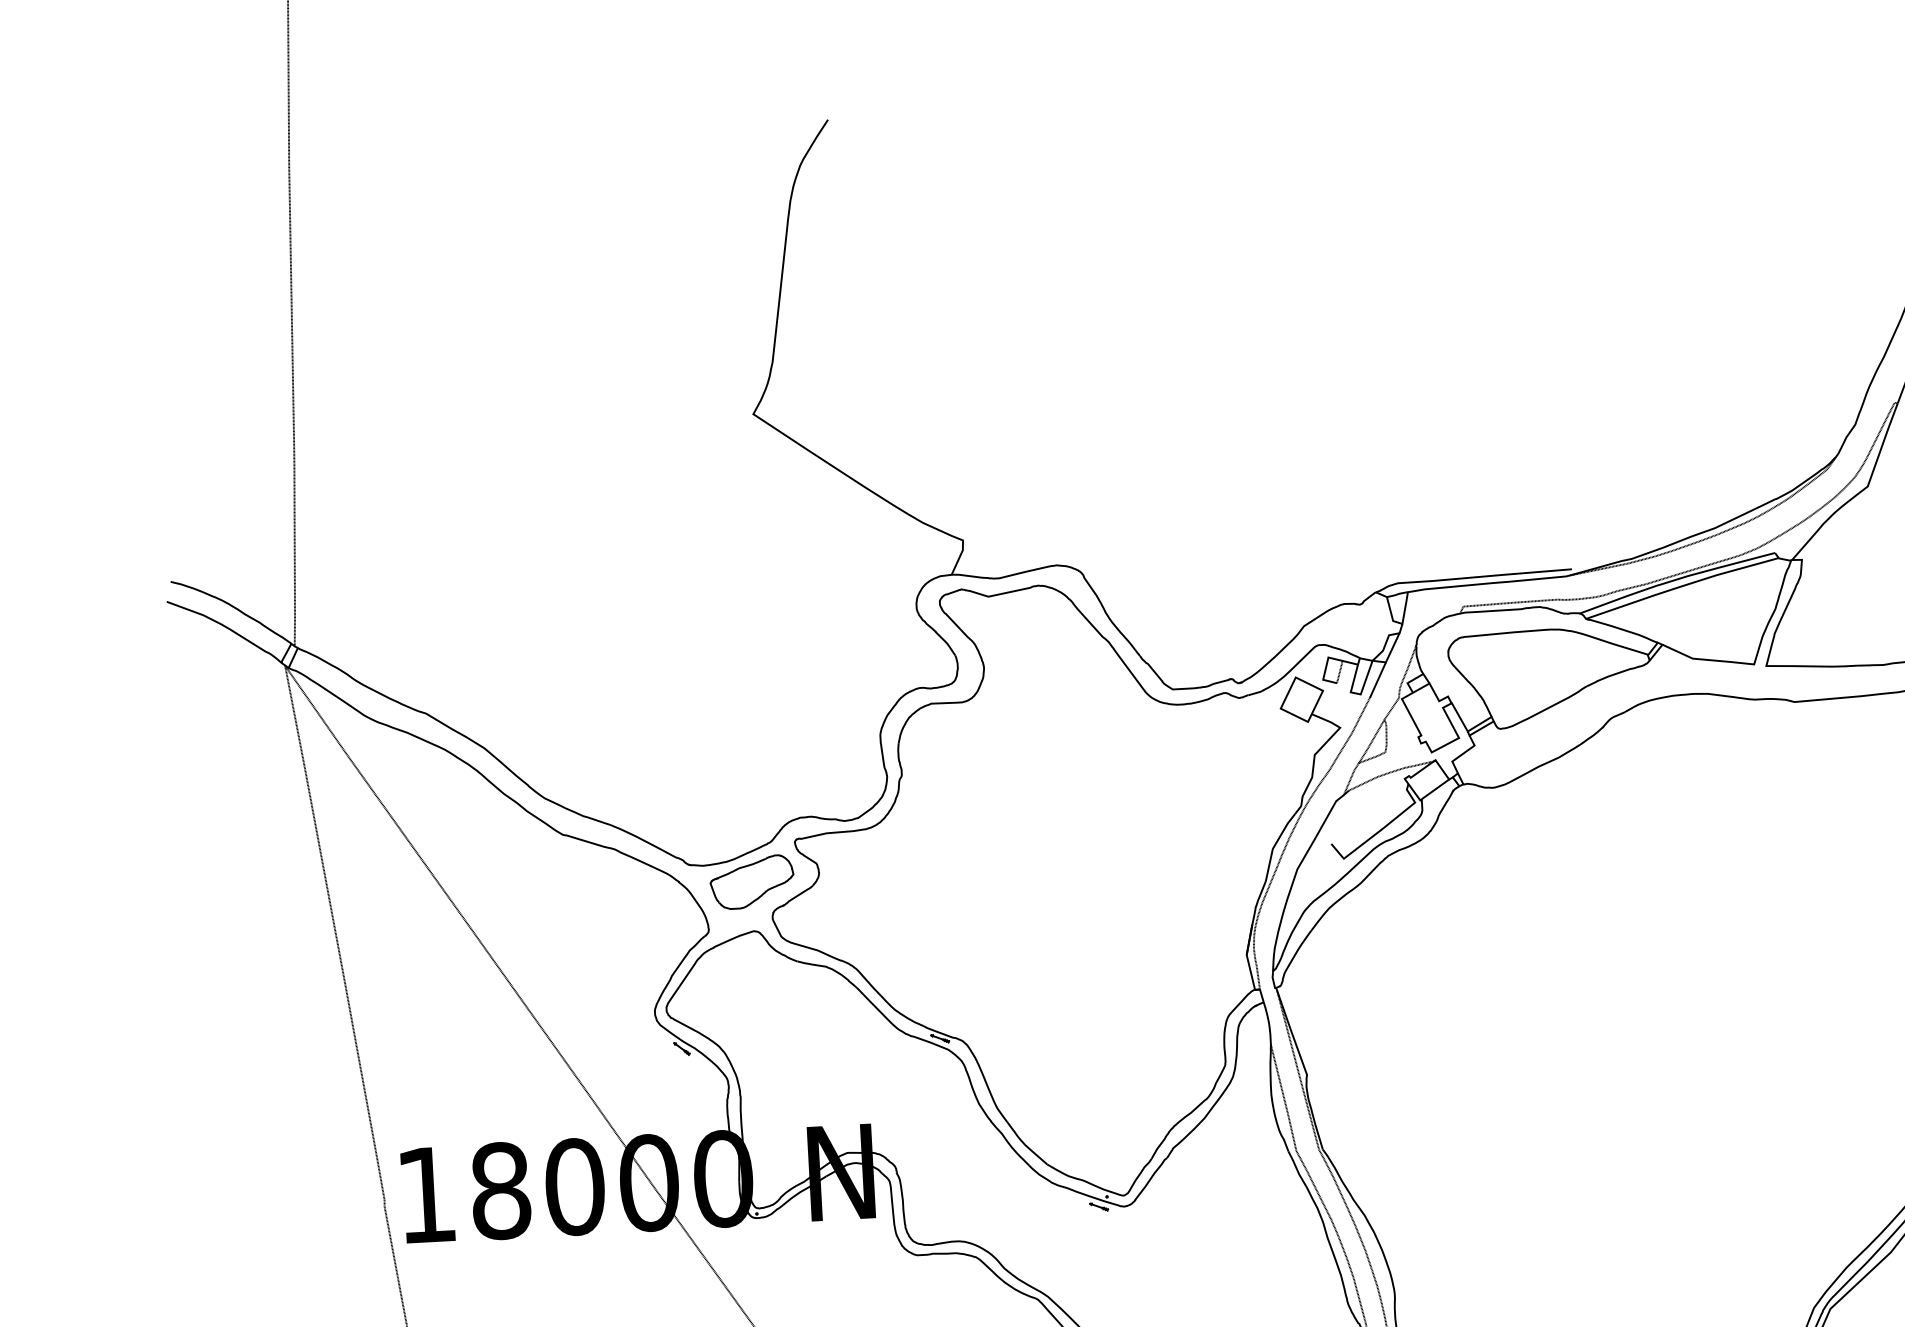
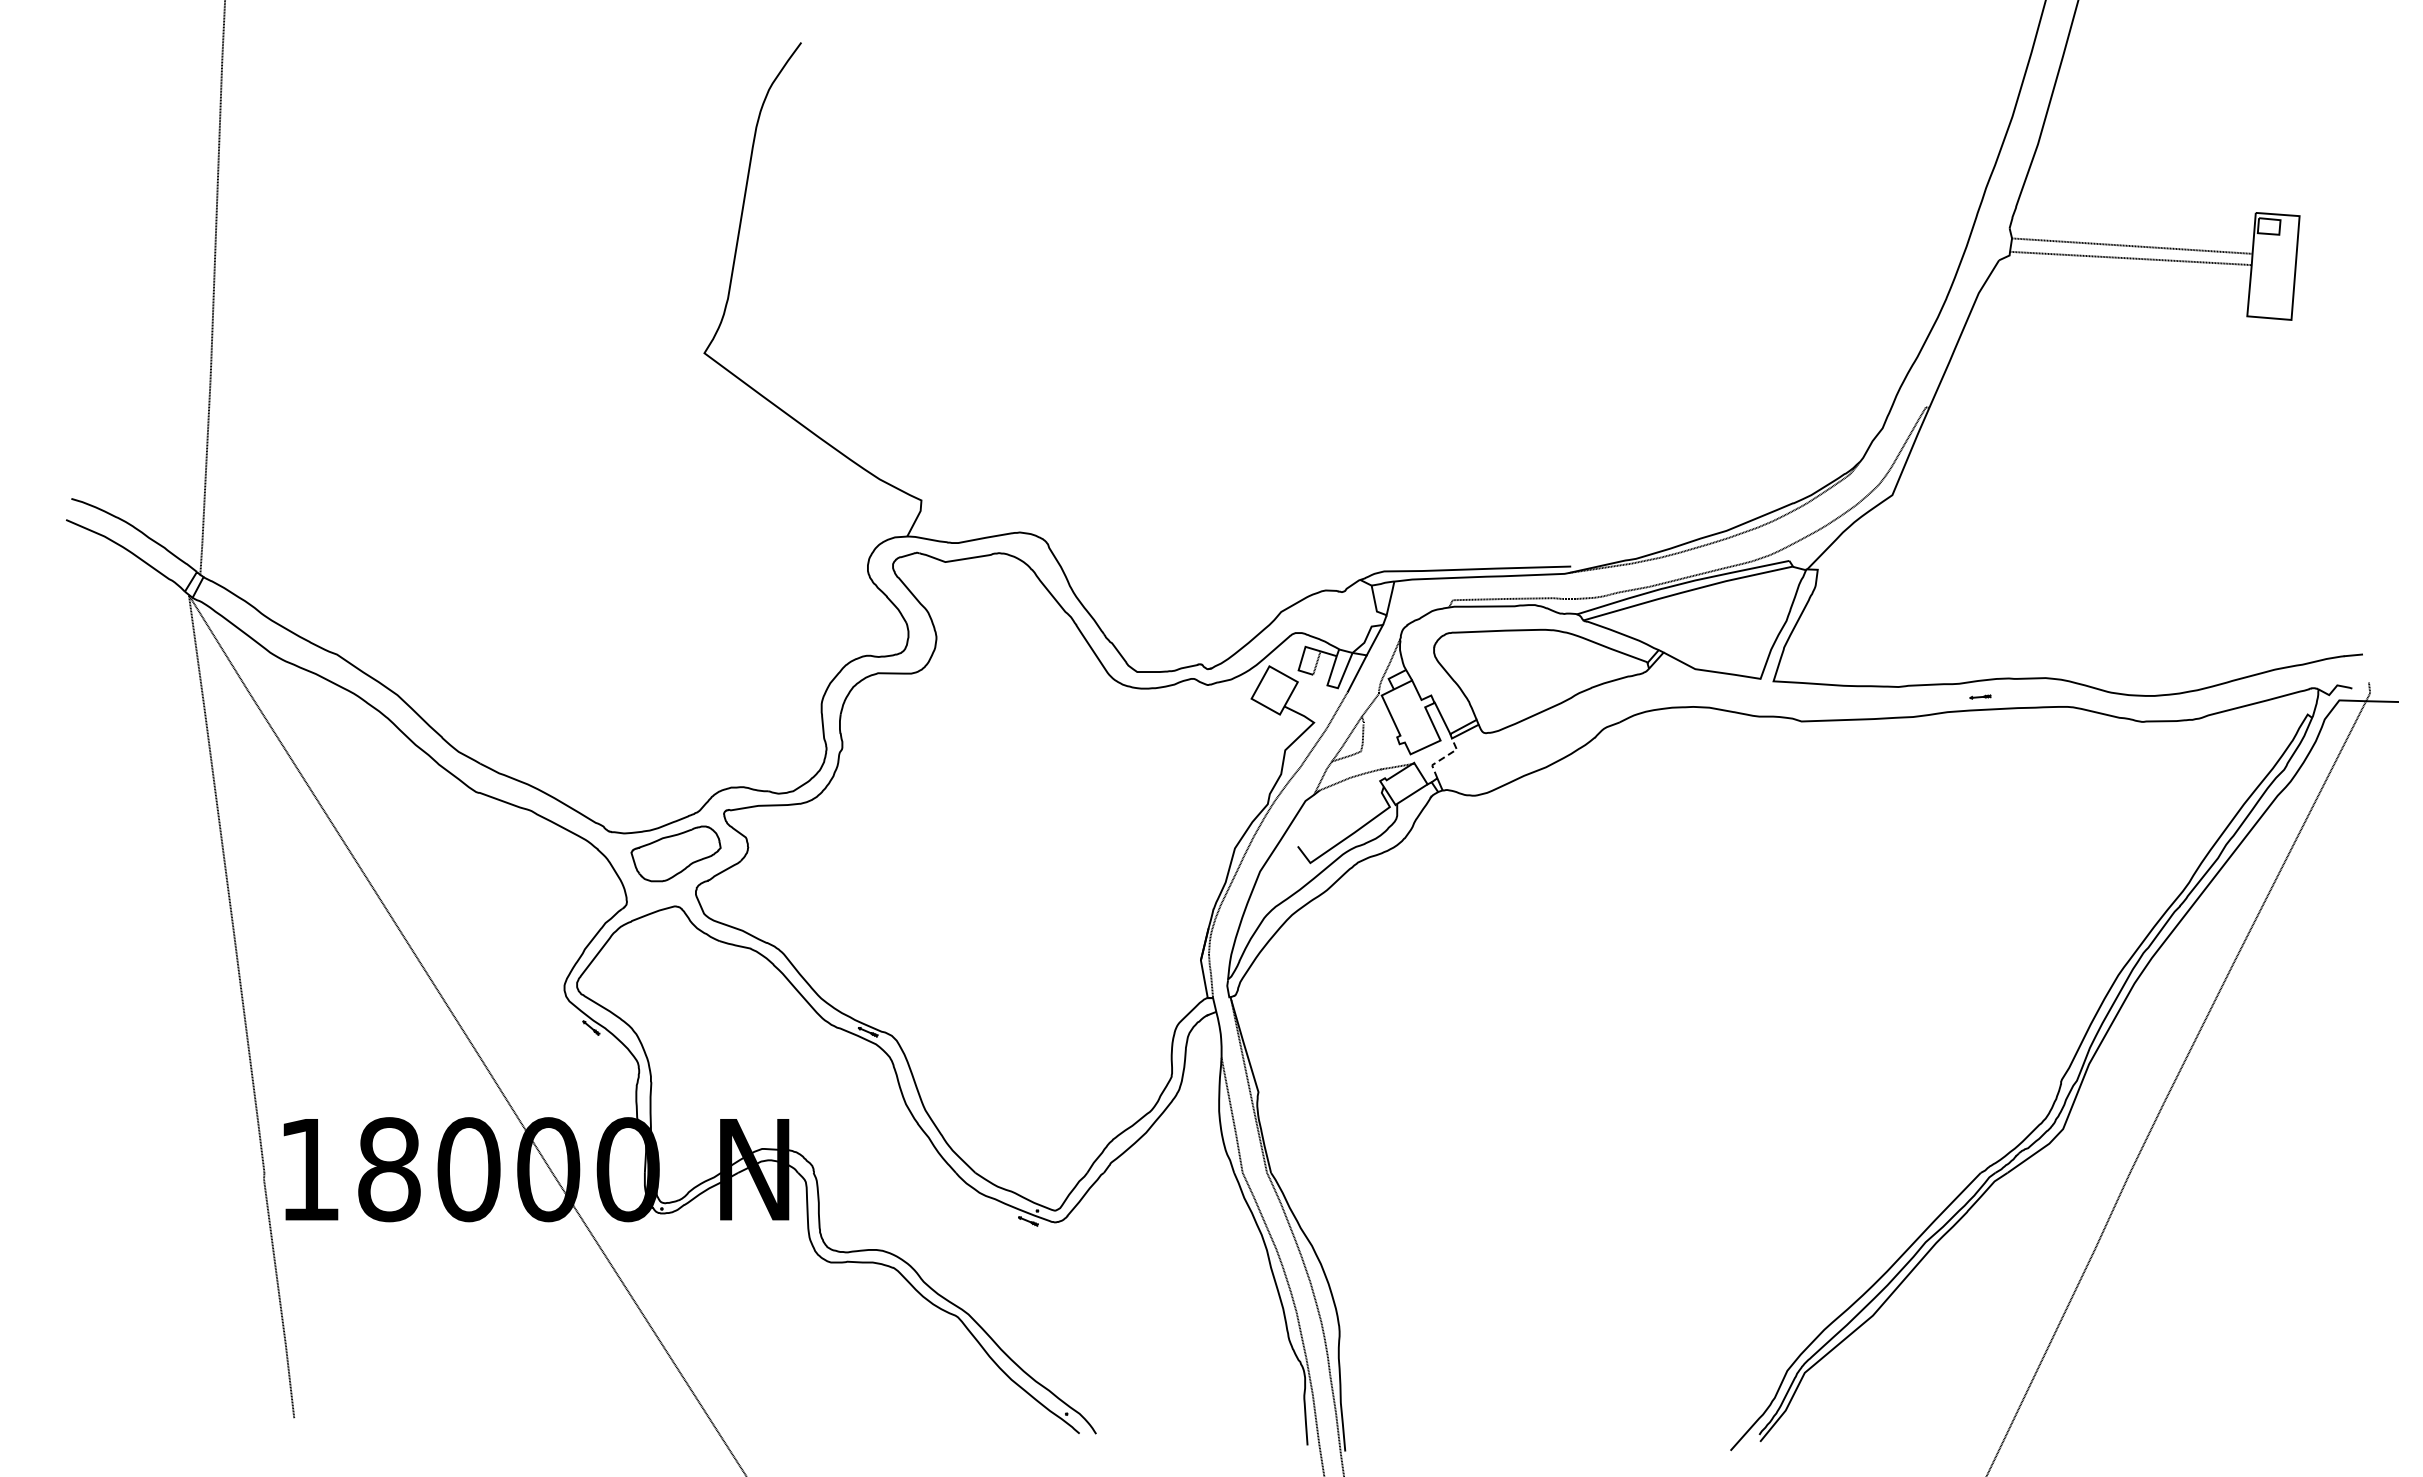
line: (1462, 753) -> (1443, 757), solid -> dashed

